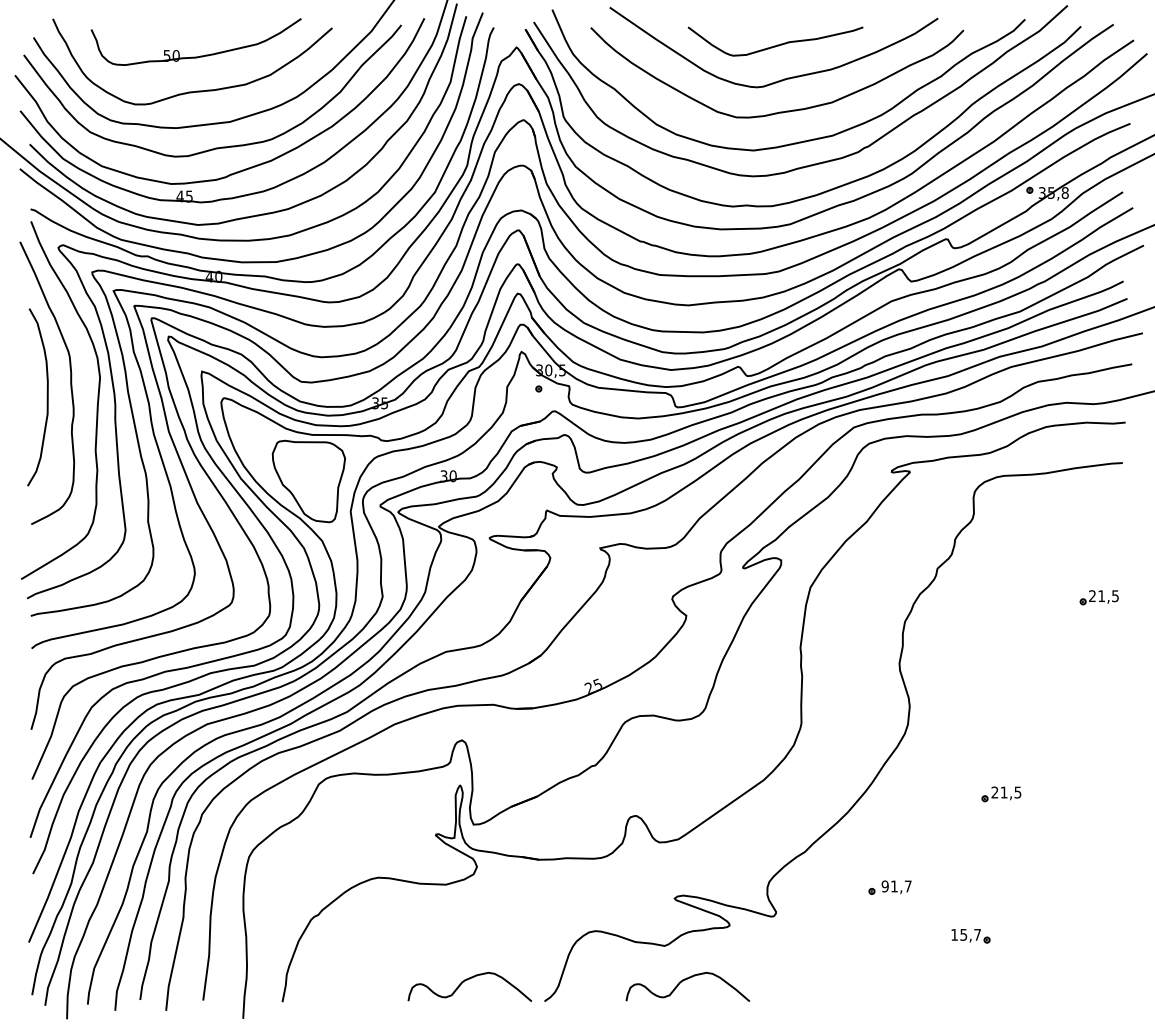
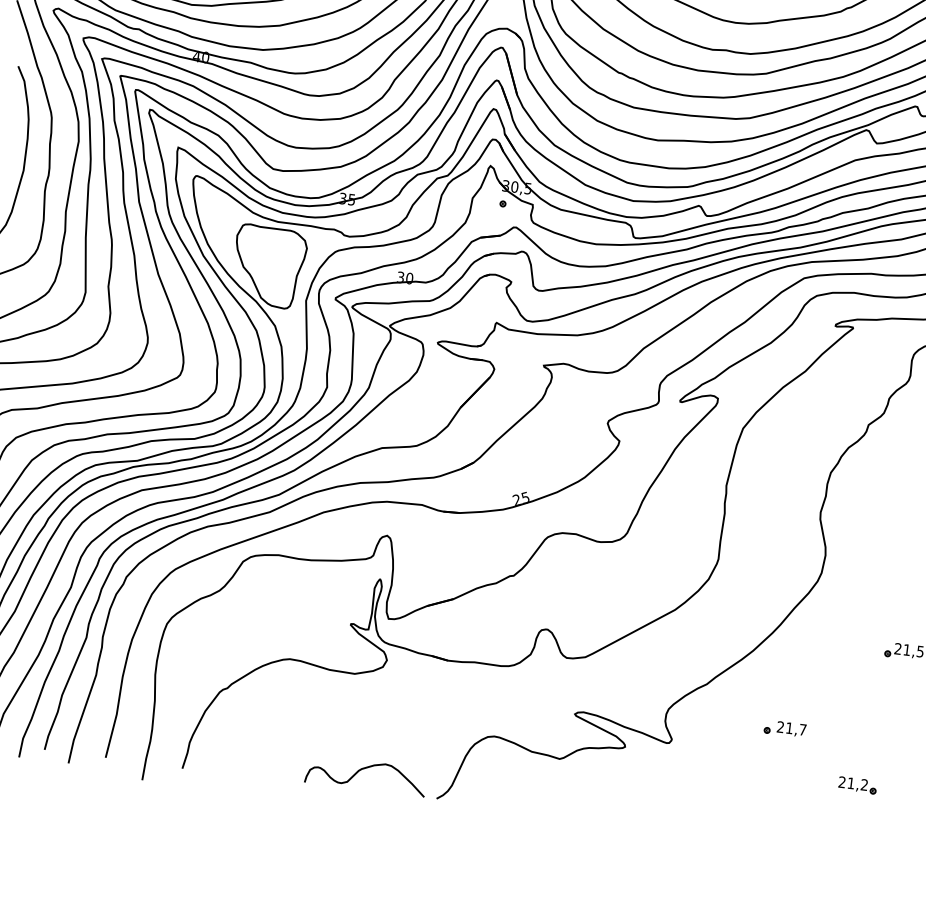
text: (884, 886) -> (779, 727), 91,7 -> 21,7
text: (965, 934) -> (852, 783), 15,7 -> 21,2
curve: (685, 980) -> (575, 794), removed

